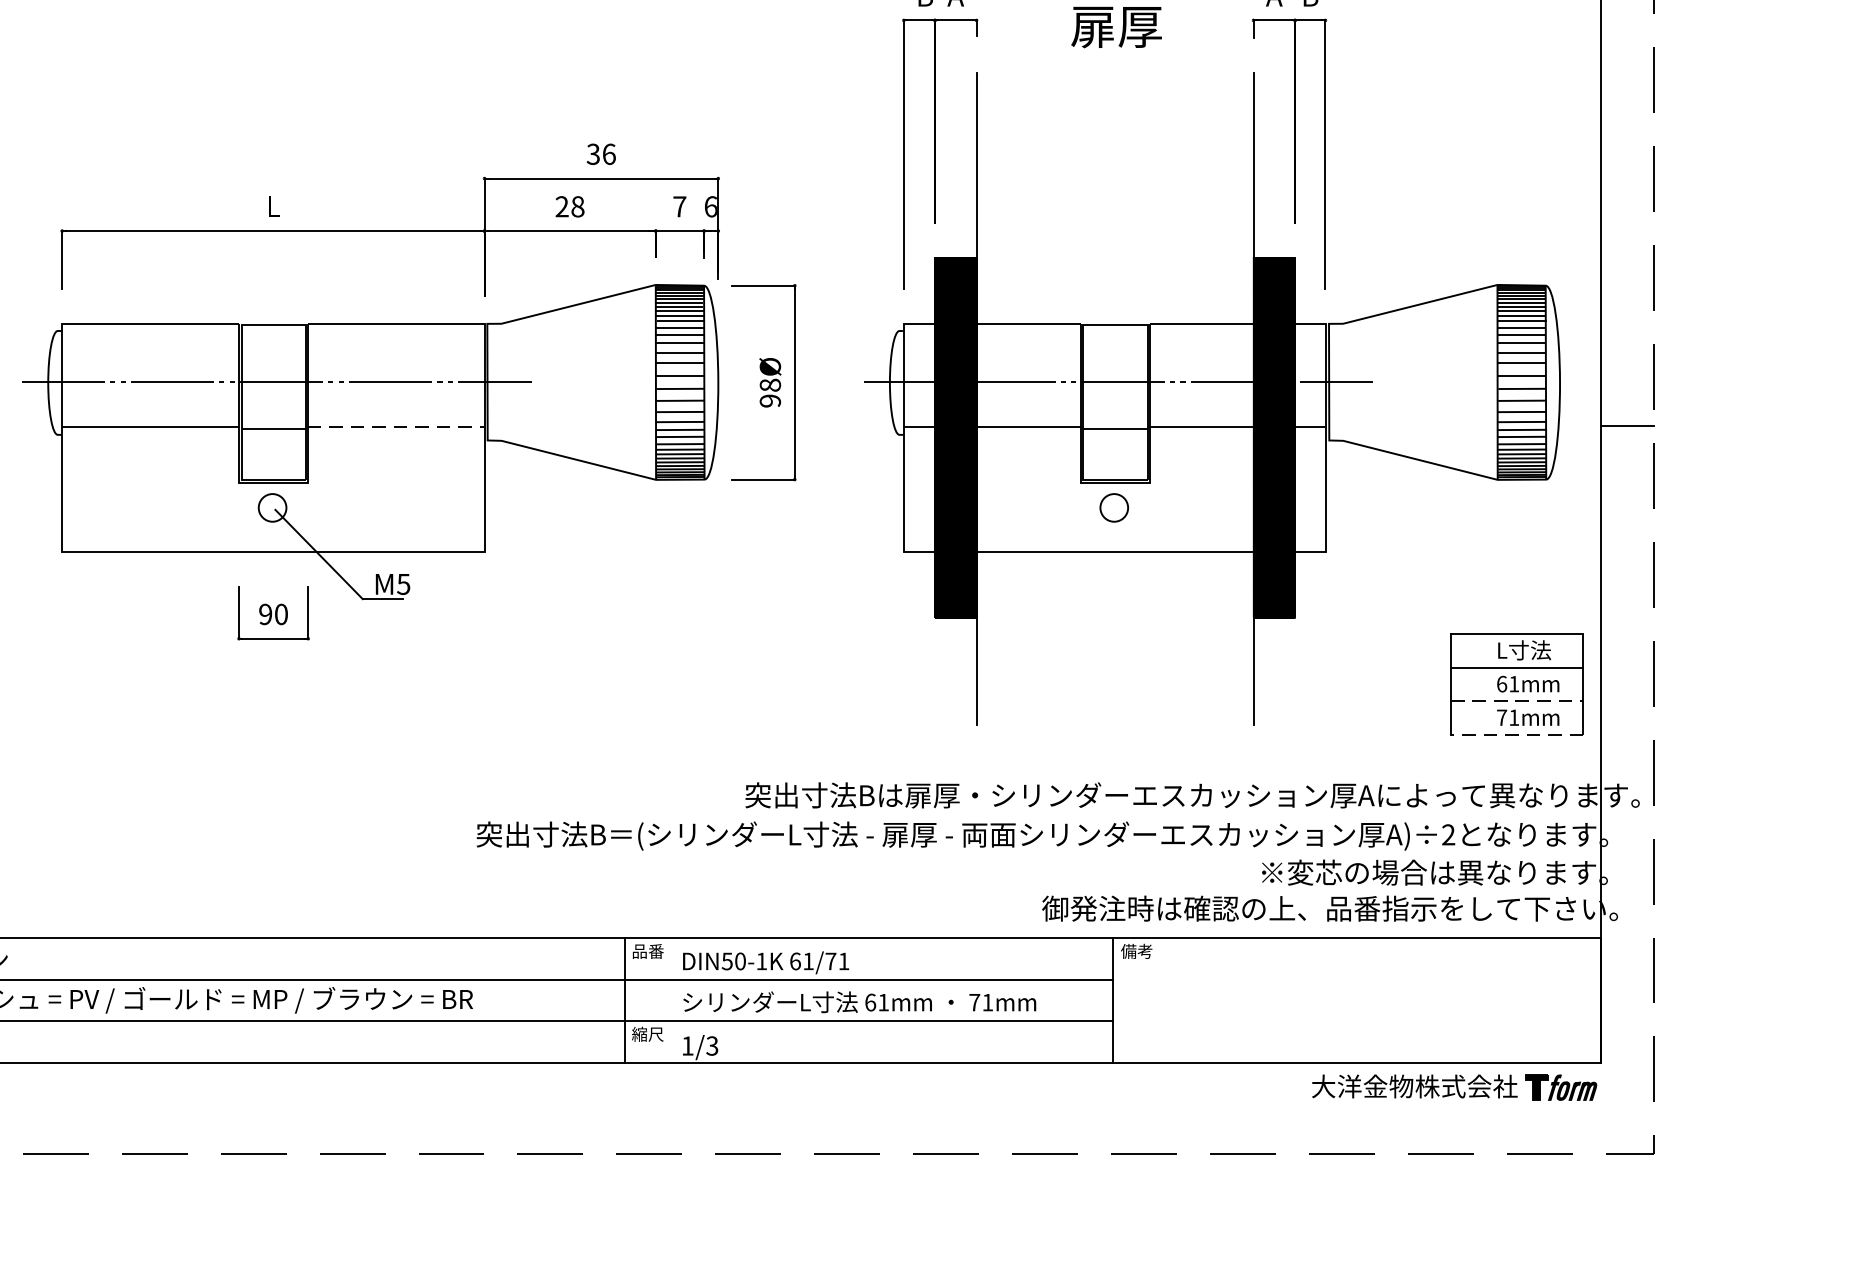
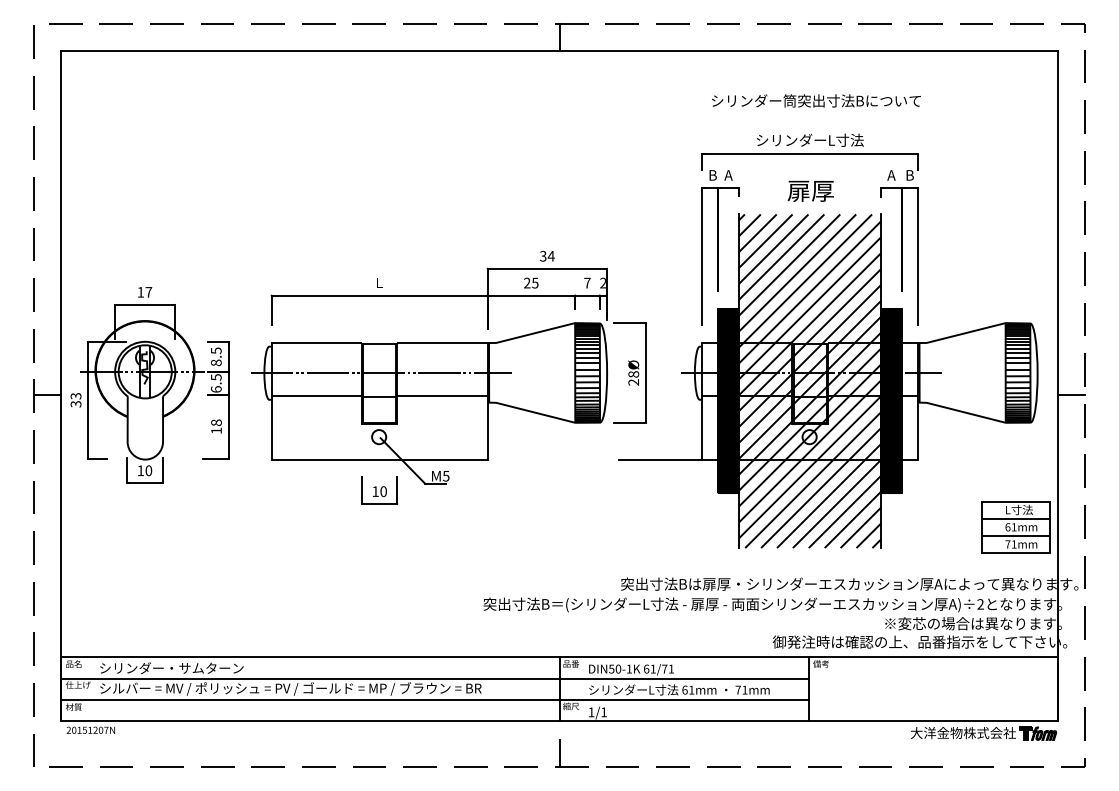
text: (607, 152) -> (550, 255), 36 -> 34
text: (578, 205) -> (535, 282), 28 -> 25
text: (709, 205) -> (602, 282), 6 -> 2
hatch: (1114, 399) -> (809, 381), added
text: (771, 401) -> (634, 382), 98Ø -> 28Ø
line: (396, 426) -> (442, 395), dashed -> solid
line: (822, 551) -> (660, 459), added
text: (265, 614) -> (375, 491), 90 -> 10
line: (1516, 700) -> (1015, 535), dashed -> solid
line: (1516, 735) -> (1015, 553), dashed -> solid
text: (711, 1046) -> (603, 712), 1/3 -> 1/1
line: (625, 1126) -> (559, 753), added

